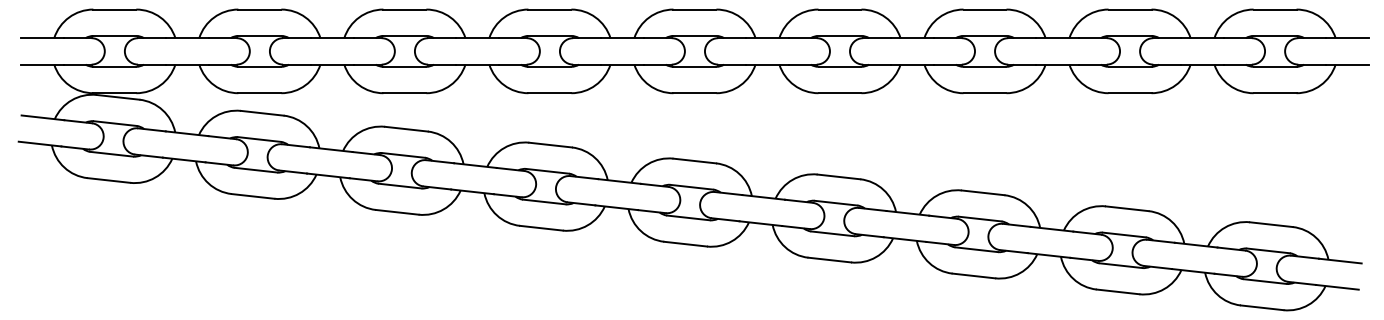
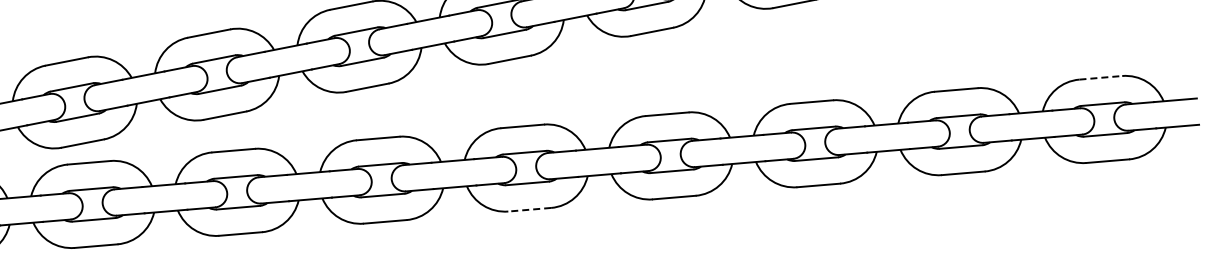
line: (1271, 224) -> (1100, 77), solid -> dashed
line: (685, 244) -> (529, 210), solid -> dashed

